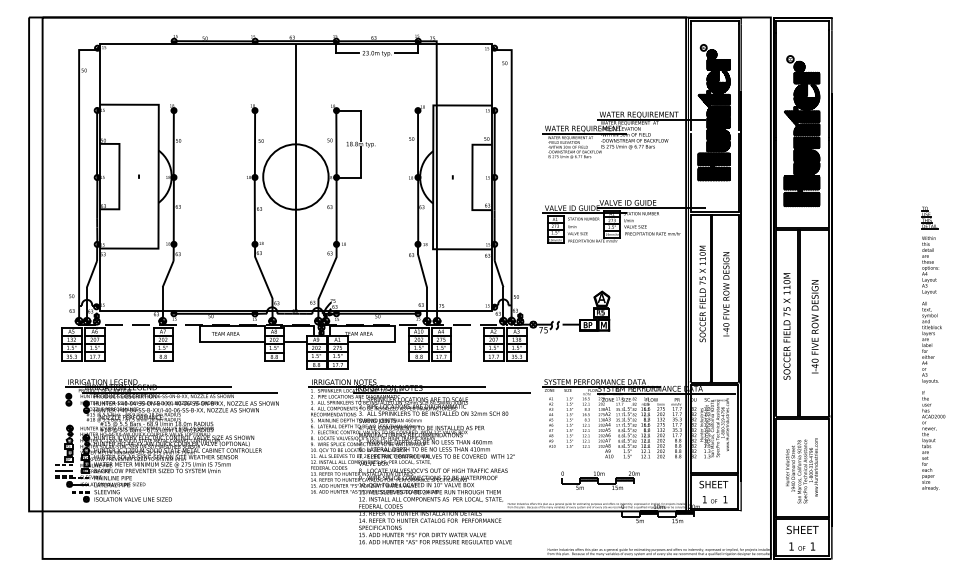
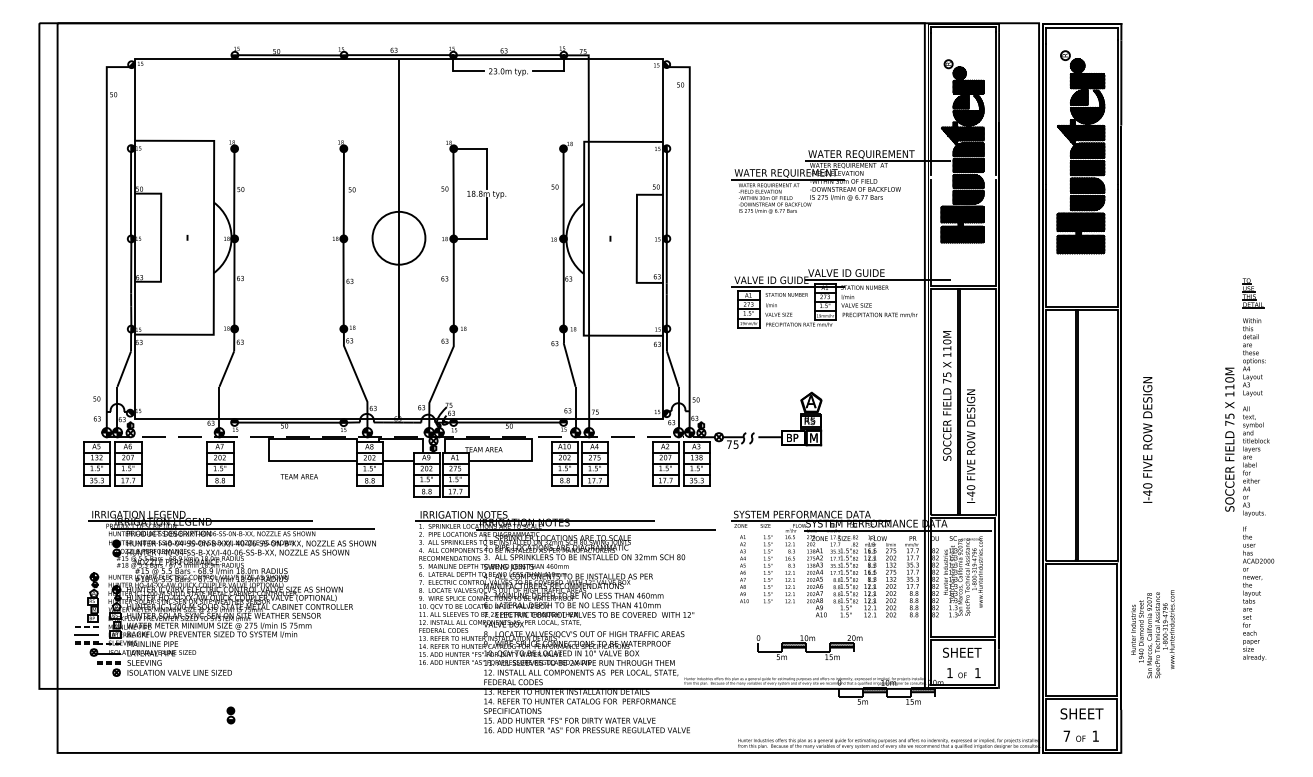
part: (801, 131) -> (1080, 152), moved
circle: (295, 177) -> (398, 238), size x0.6
text: (725, 293) -> (970, 445), moved
text: (786, 326) -> (1229, 439), moved
text: (814, 326) -> (1147, 439), moved
text: (225, 333) -> (298, 476), moved
part: (68, 399) -> (230, 715), moved
text: (801, 471) -> (1152, 634), moved
text: (791, 545) -> (1066, 735), 1 -> 7

